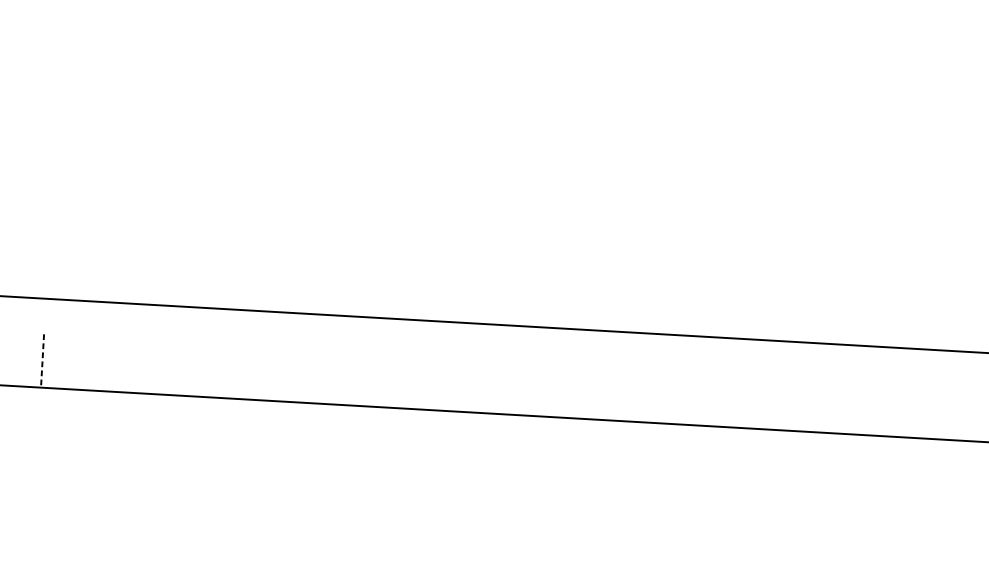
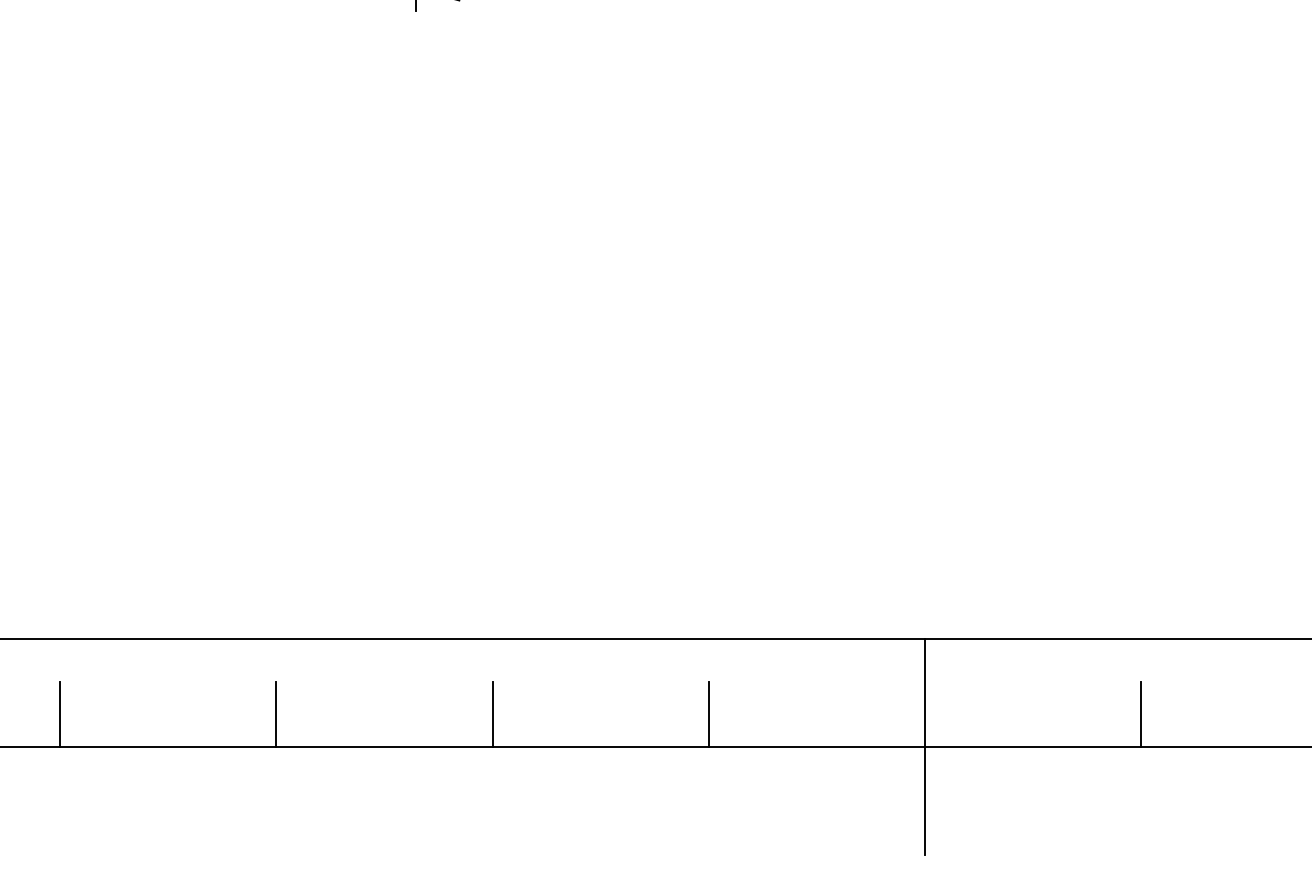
line: (42, 361) -> (60, 714), dashed -> solid
line: (220, 370) -> (276, 713), added
line: (397, 380) -> (492, 713), added
line: (575, 390) -> (708, 713), added
line: (931, 411) -> (1141, 713), added
line: (752, 428) -> (925, 746), added

